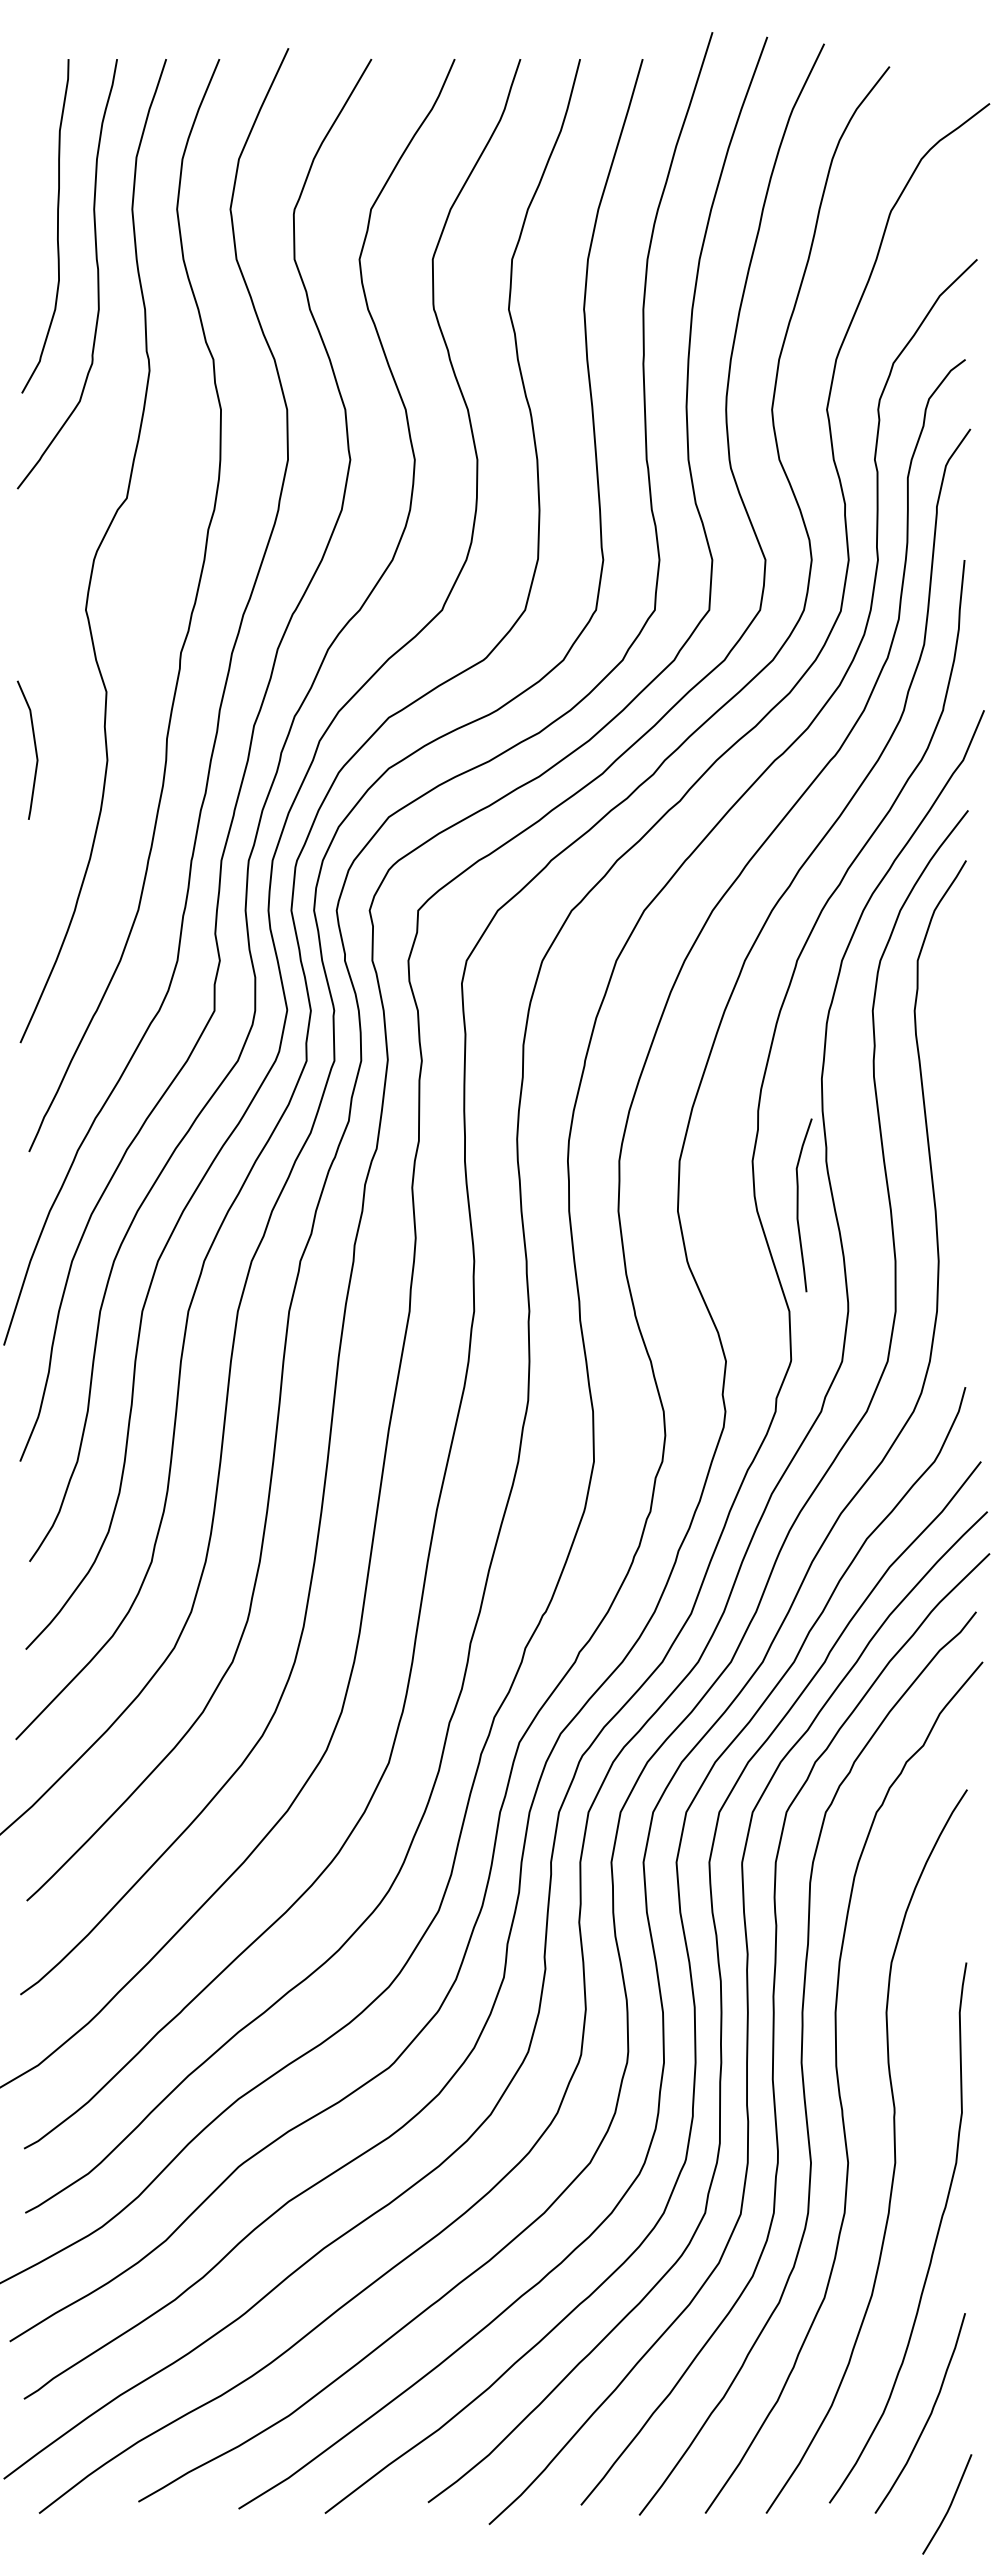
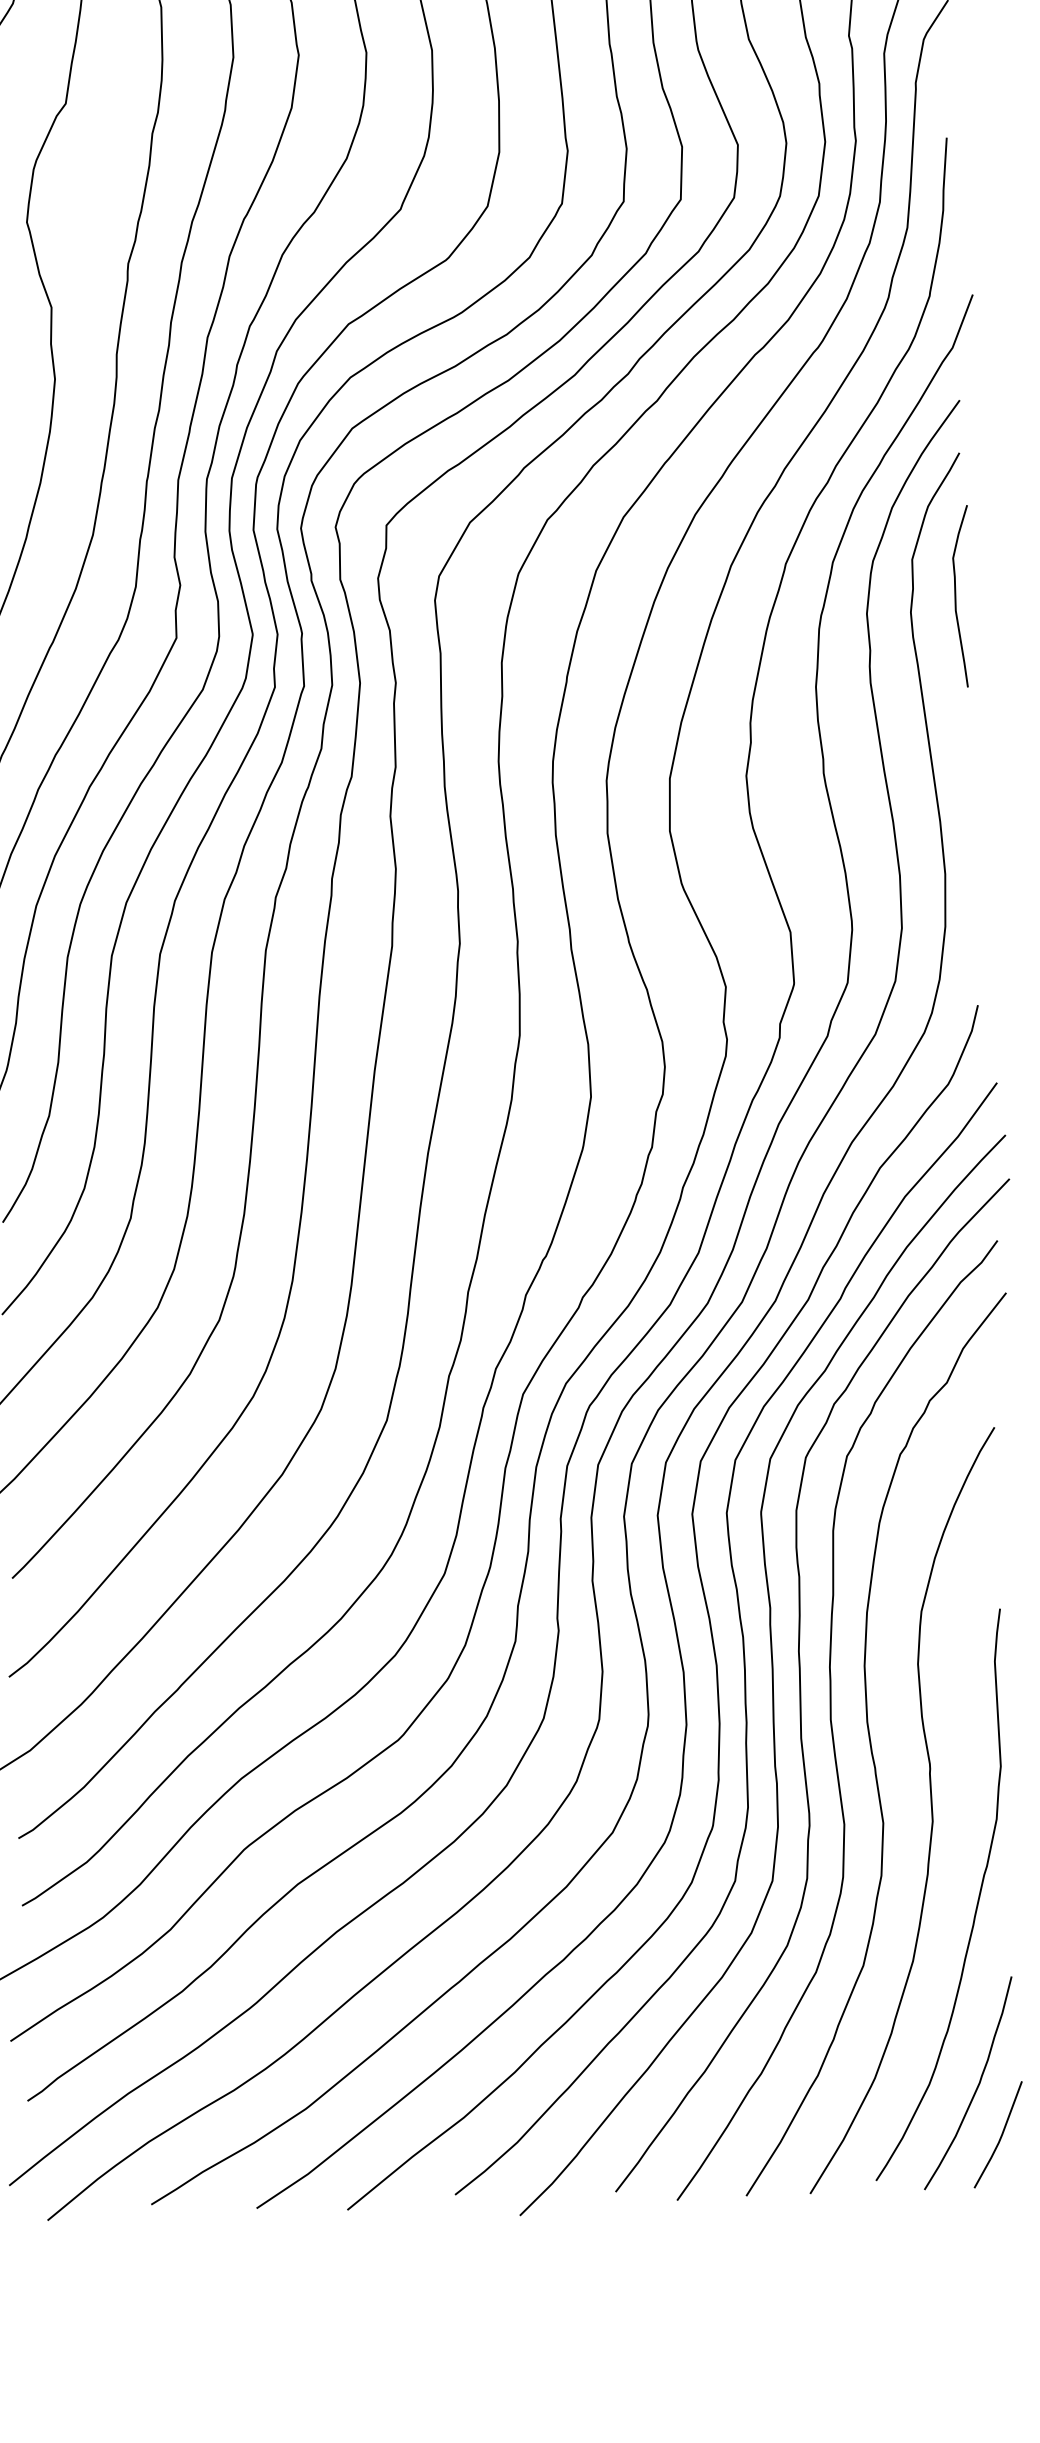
curve: (798, 1205) -> (956, 596), moved
line: (949, 2505) -> (1000, 2135), moved

